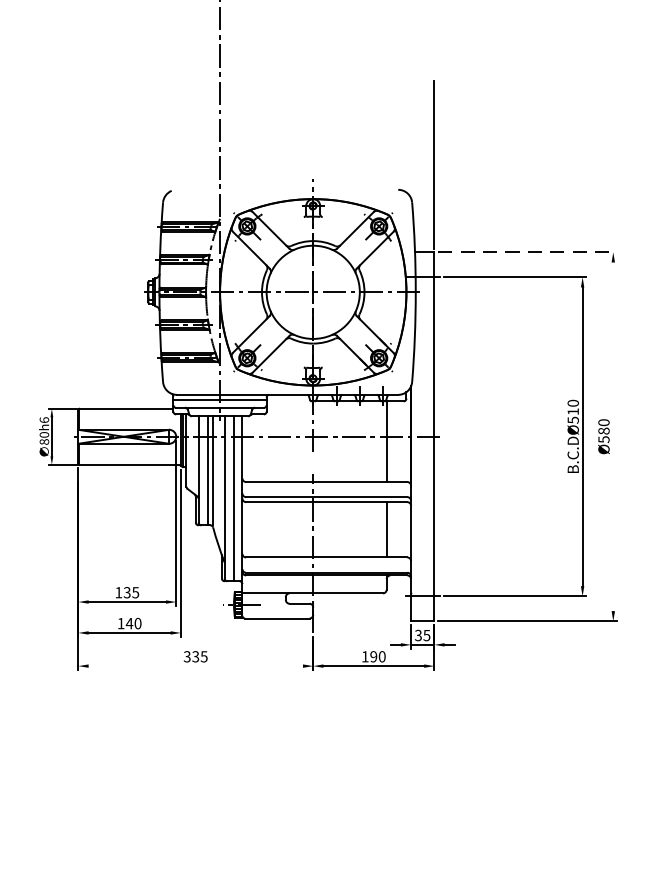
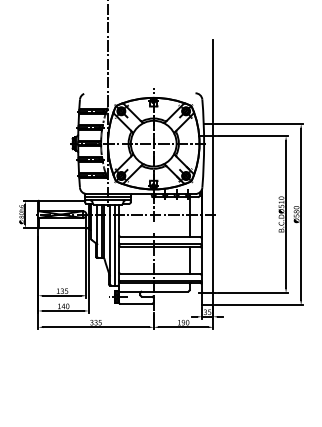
line: (528, 251) -> (259, 123), dashed -> solid
line: (614, 436) -> (301, 214), added
line: (194, 666) -> (95, 327), added

